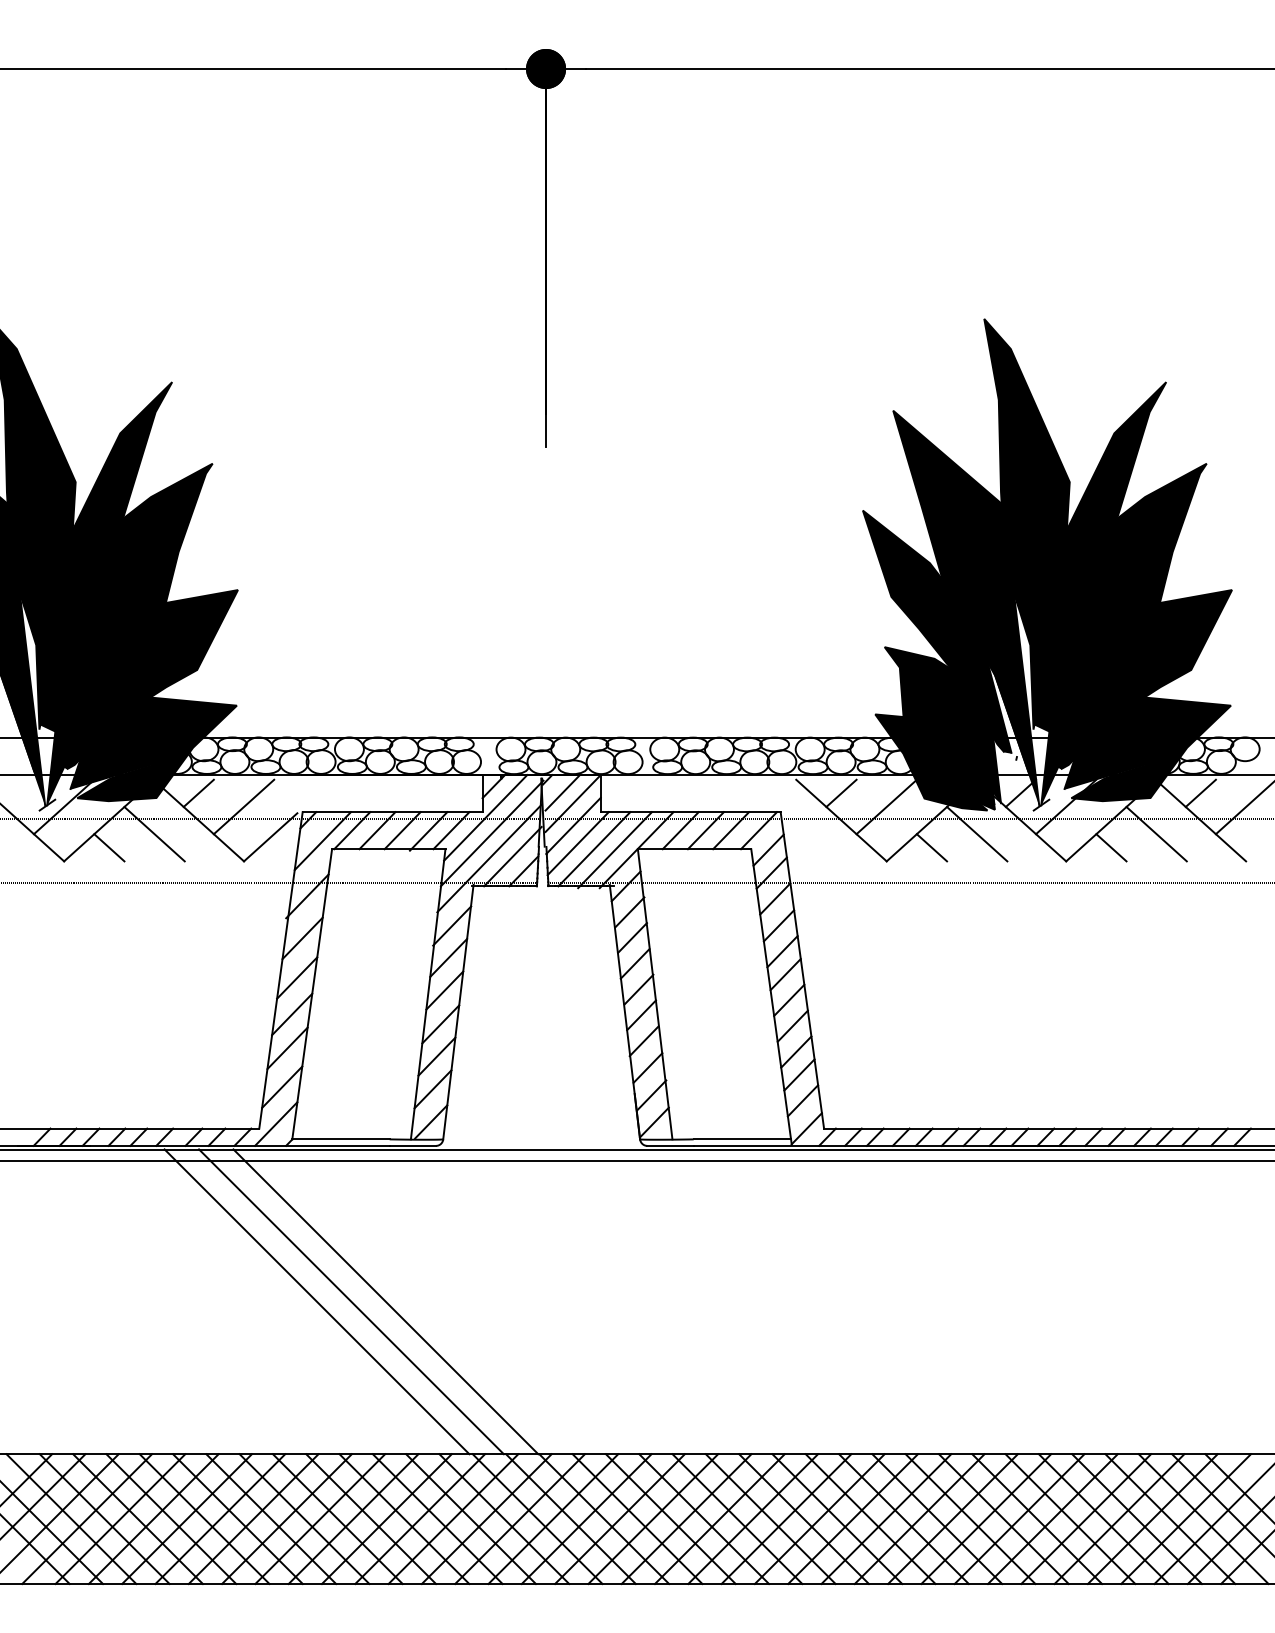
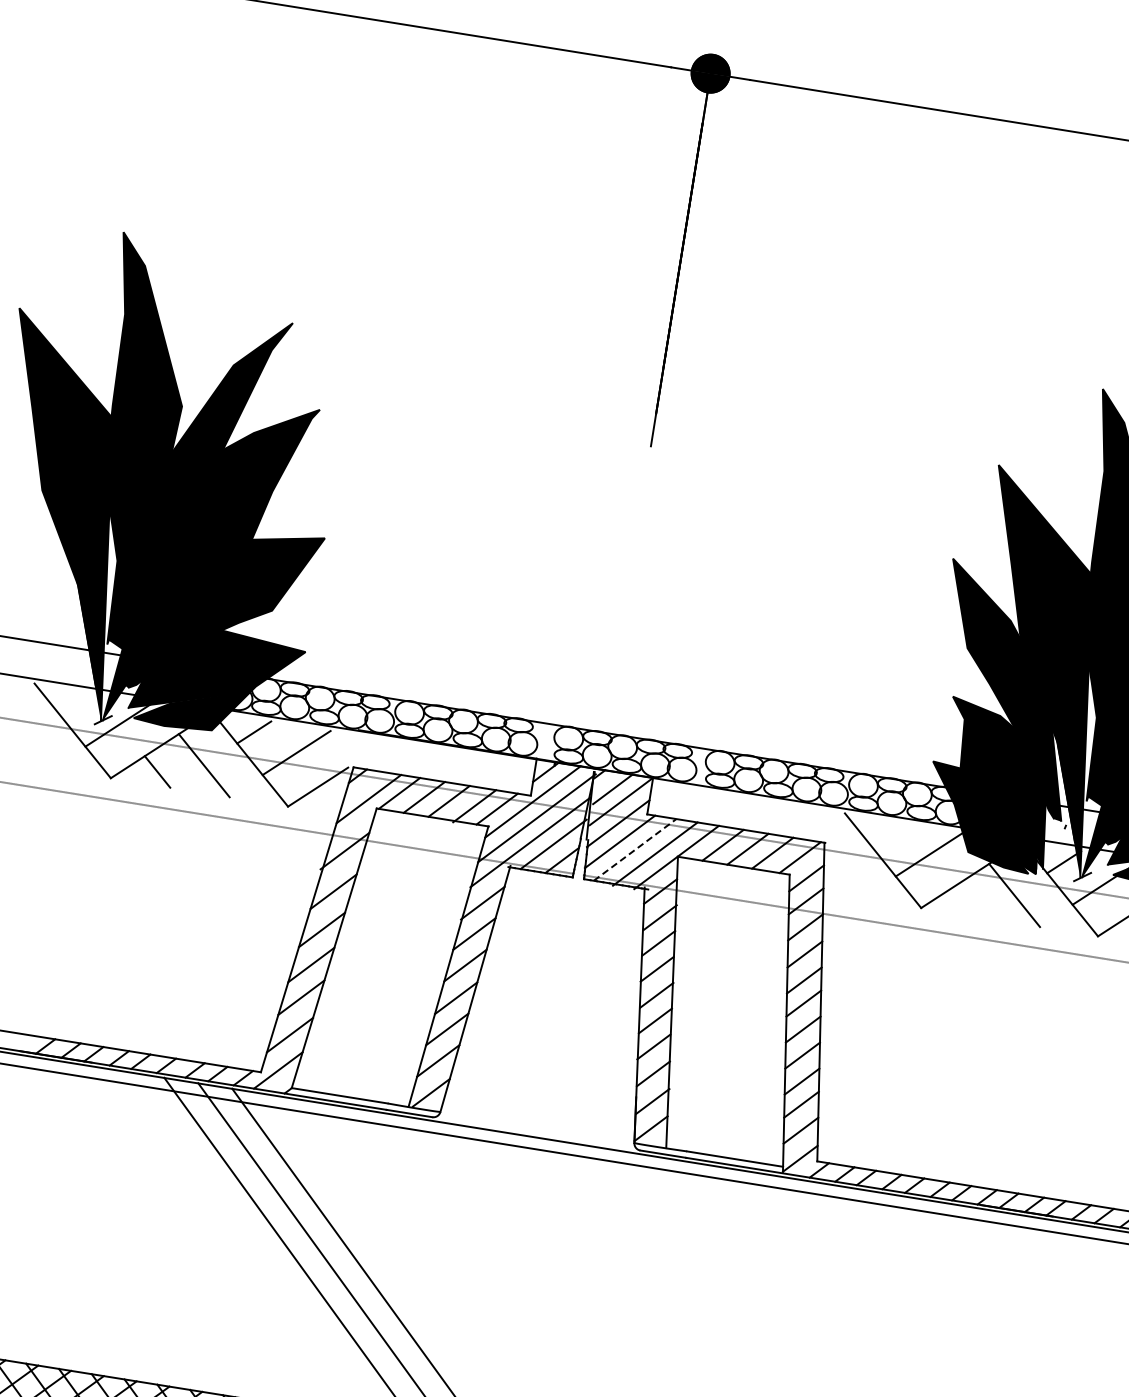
line: (841, 792) -> (887, 833), removed
line: (931, 847) -> (967, 901), removed
line: (594, 849) -> (635, 850), solid -> dashed

